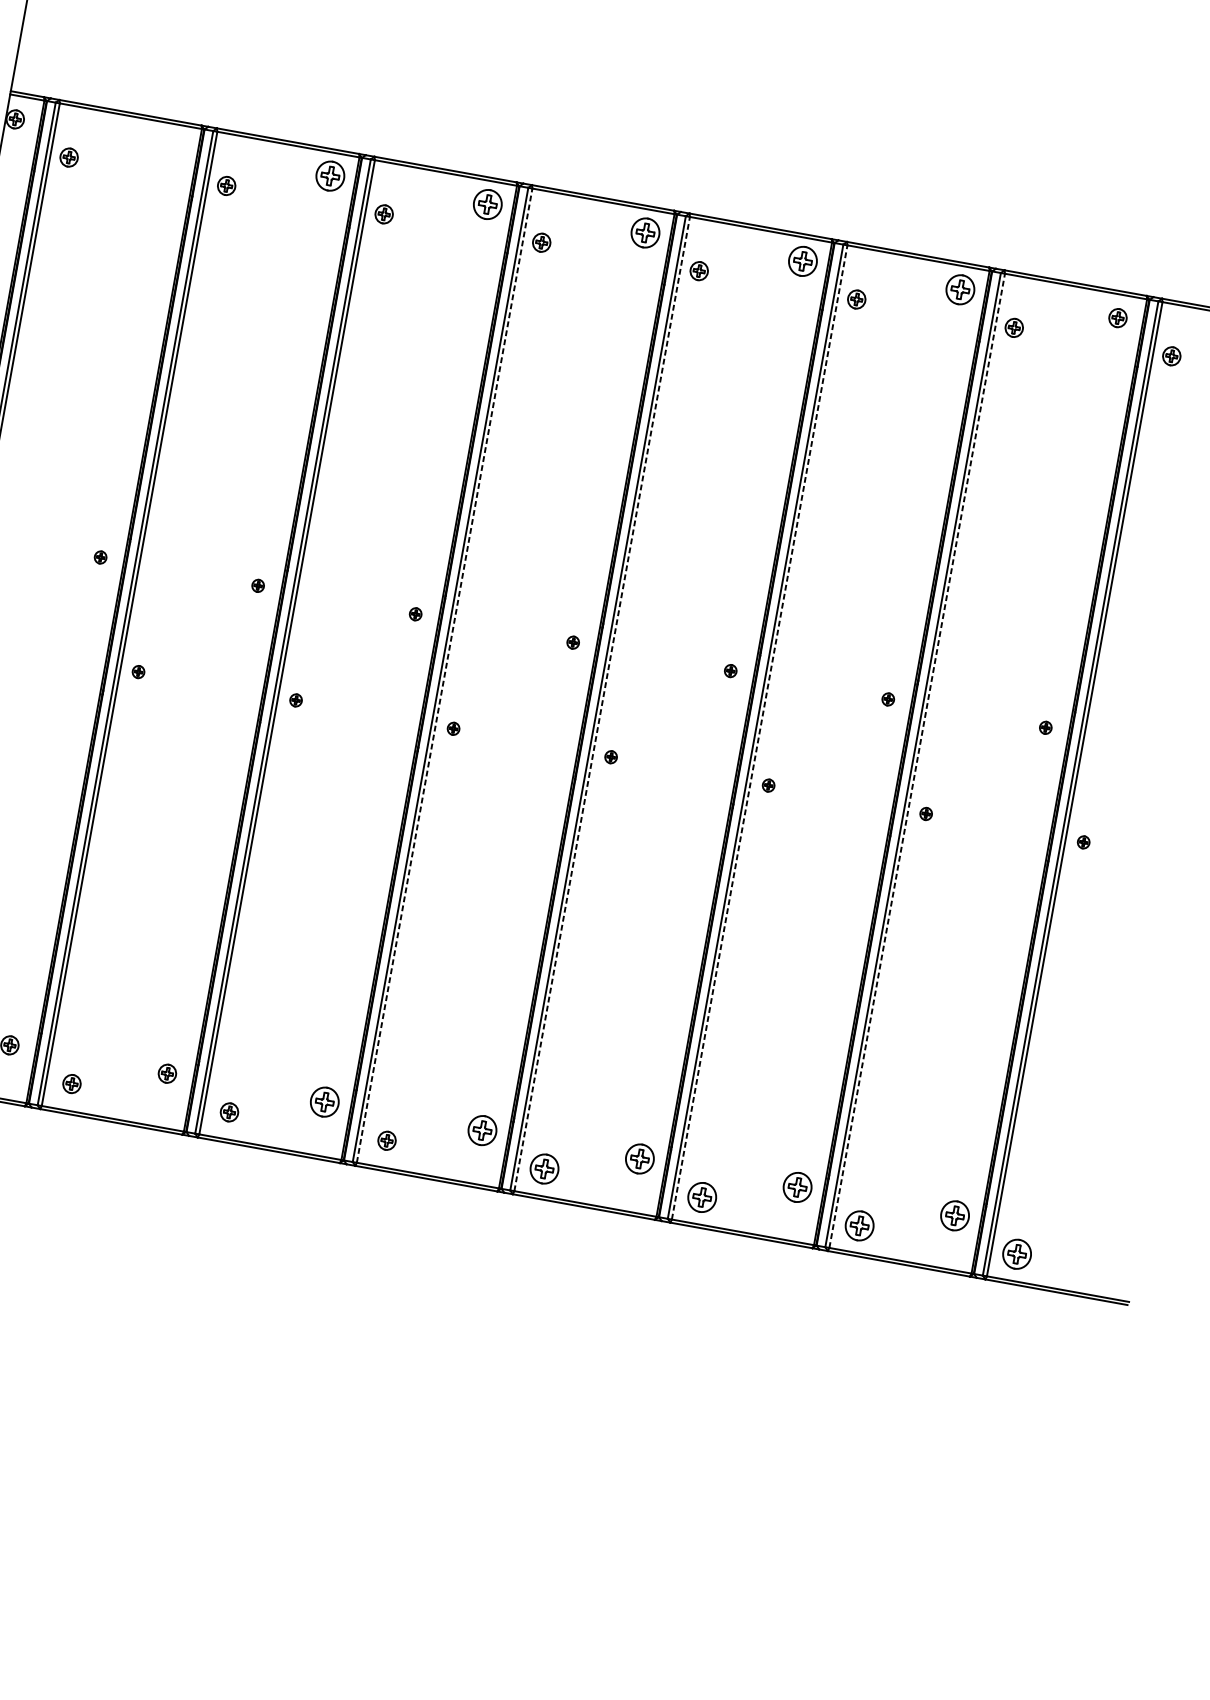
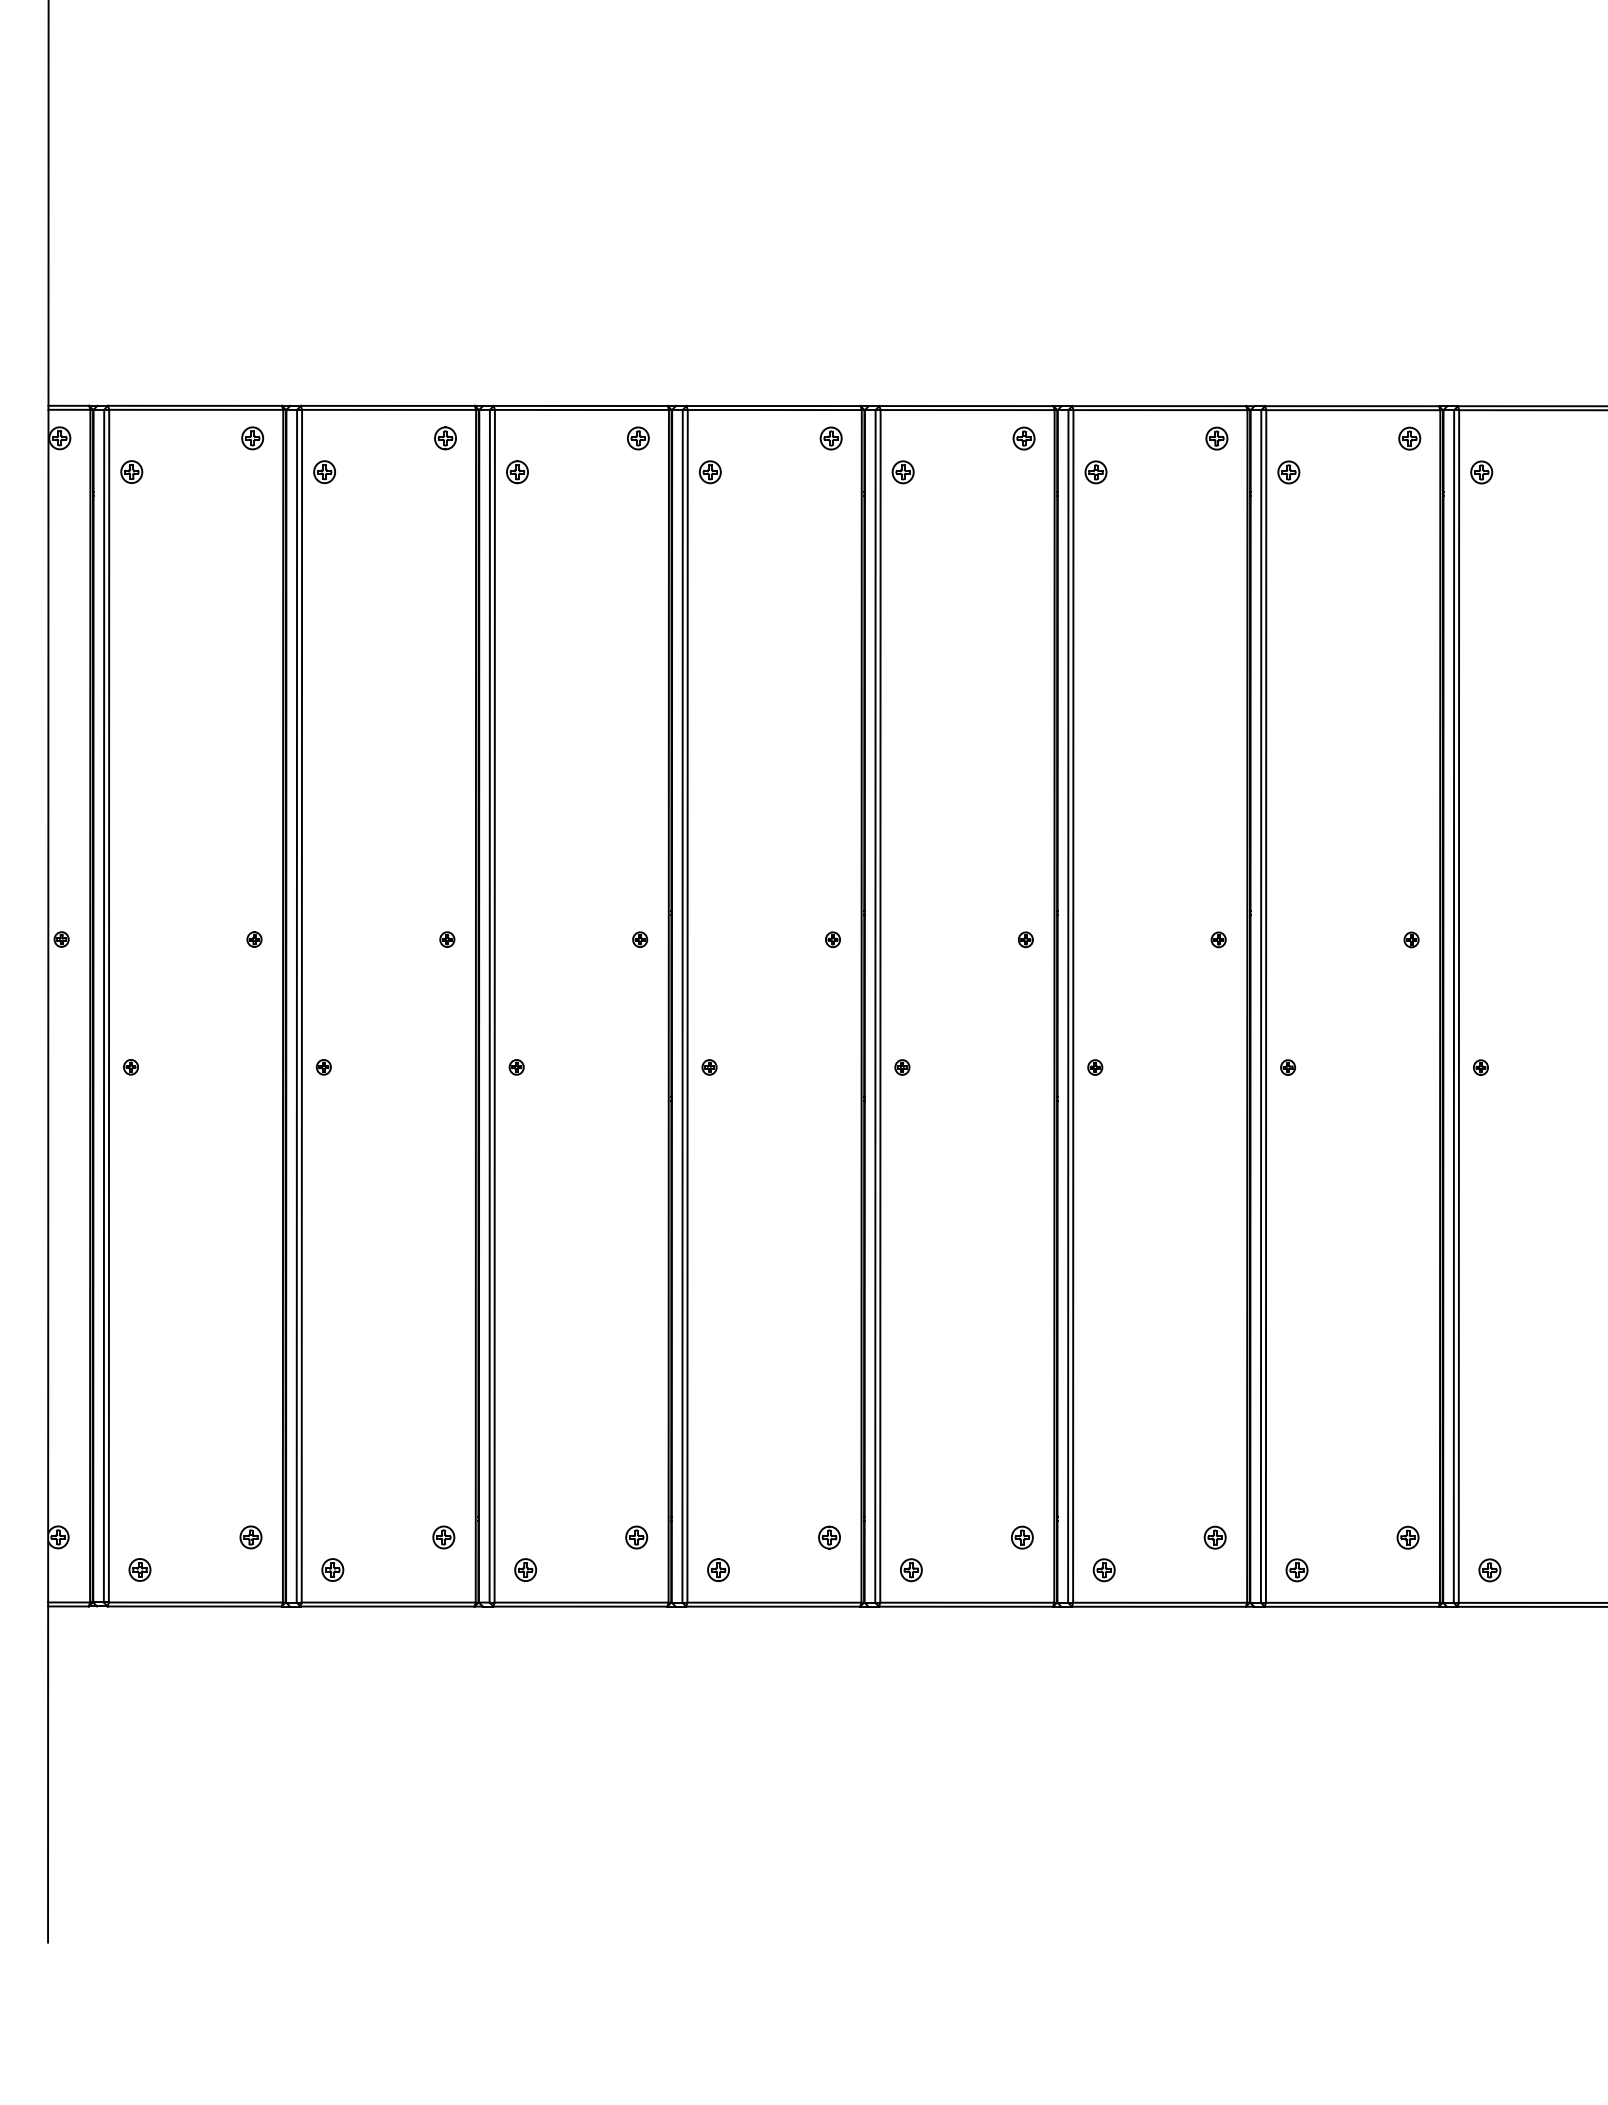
part: (172, 147) -> (252, 438), added
part: (330, 176) -> (445, 438), size x0.62
part: (487, 204) -> (638, 438), size x0.62
part: (644, 232) -> (830, 438), size x0.62
part: (802, 261) -> (1023, 438), size x0.62
part: (960, 289) -> (1216, 438), size x0.62
line: (444, 674) -> (687, 1005), dashed -> solid
line: (602, 703) -> (880, 1005), dashed -> solid
line: (759, 731) -> (1073, 1005), dashed -> solid
line: (917, 760) -> (1266, 1005), dashed -> solid
part: (324, 1102) -> (636, 1537), size x0.62
part: (482, 1130) -> (829, 1537), size x0.62
part: (640, 1158) -> (1022, 1537), size x0.62
part: (544, 1169) -> (911, 1570), size x0.62
part: (796, 1187) -> (1214, 1537), size x0.62
part: (701, 1197) -> (1103, 1570), size x0.62
part: (954, 1215) -> (1407, 1537), size x0.62
part: (859, 1226) -> (1296, 1570), size x0.62
part: (1016, 1254) -> (1489, 1570), size x0.62

